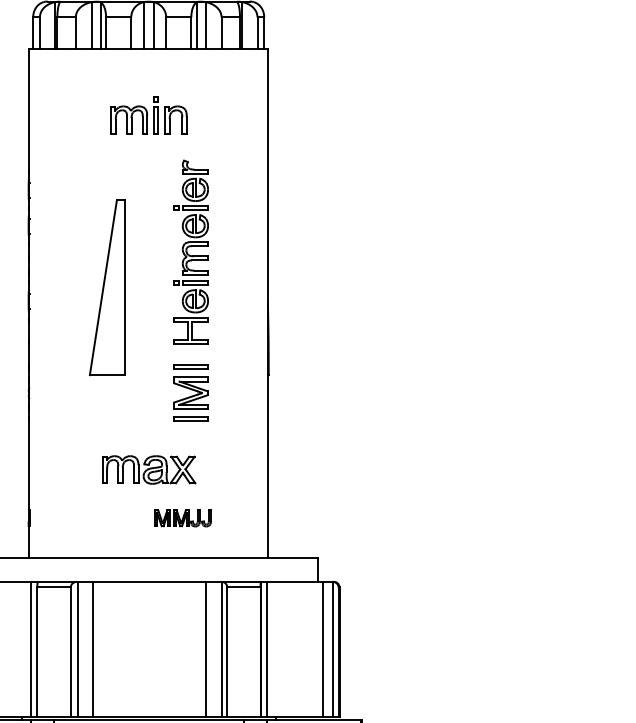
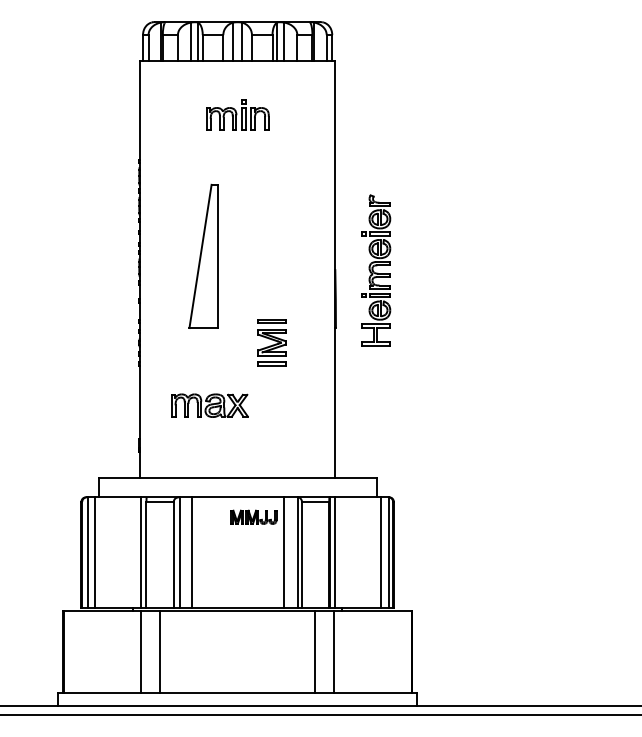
part: (191, 252) -> (376, 270), moved
part: (148, 469) -> (209, 405), moved
part: (182, 517) -> (253, 516), moved

